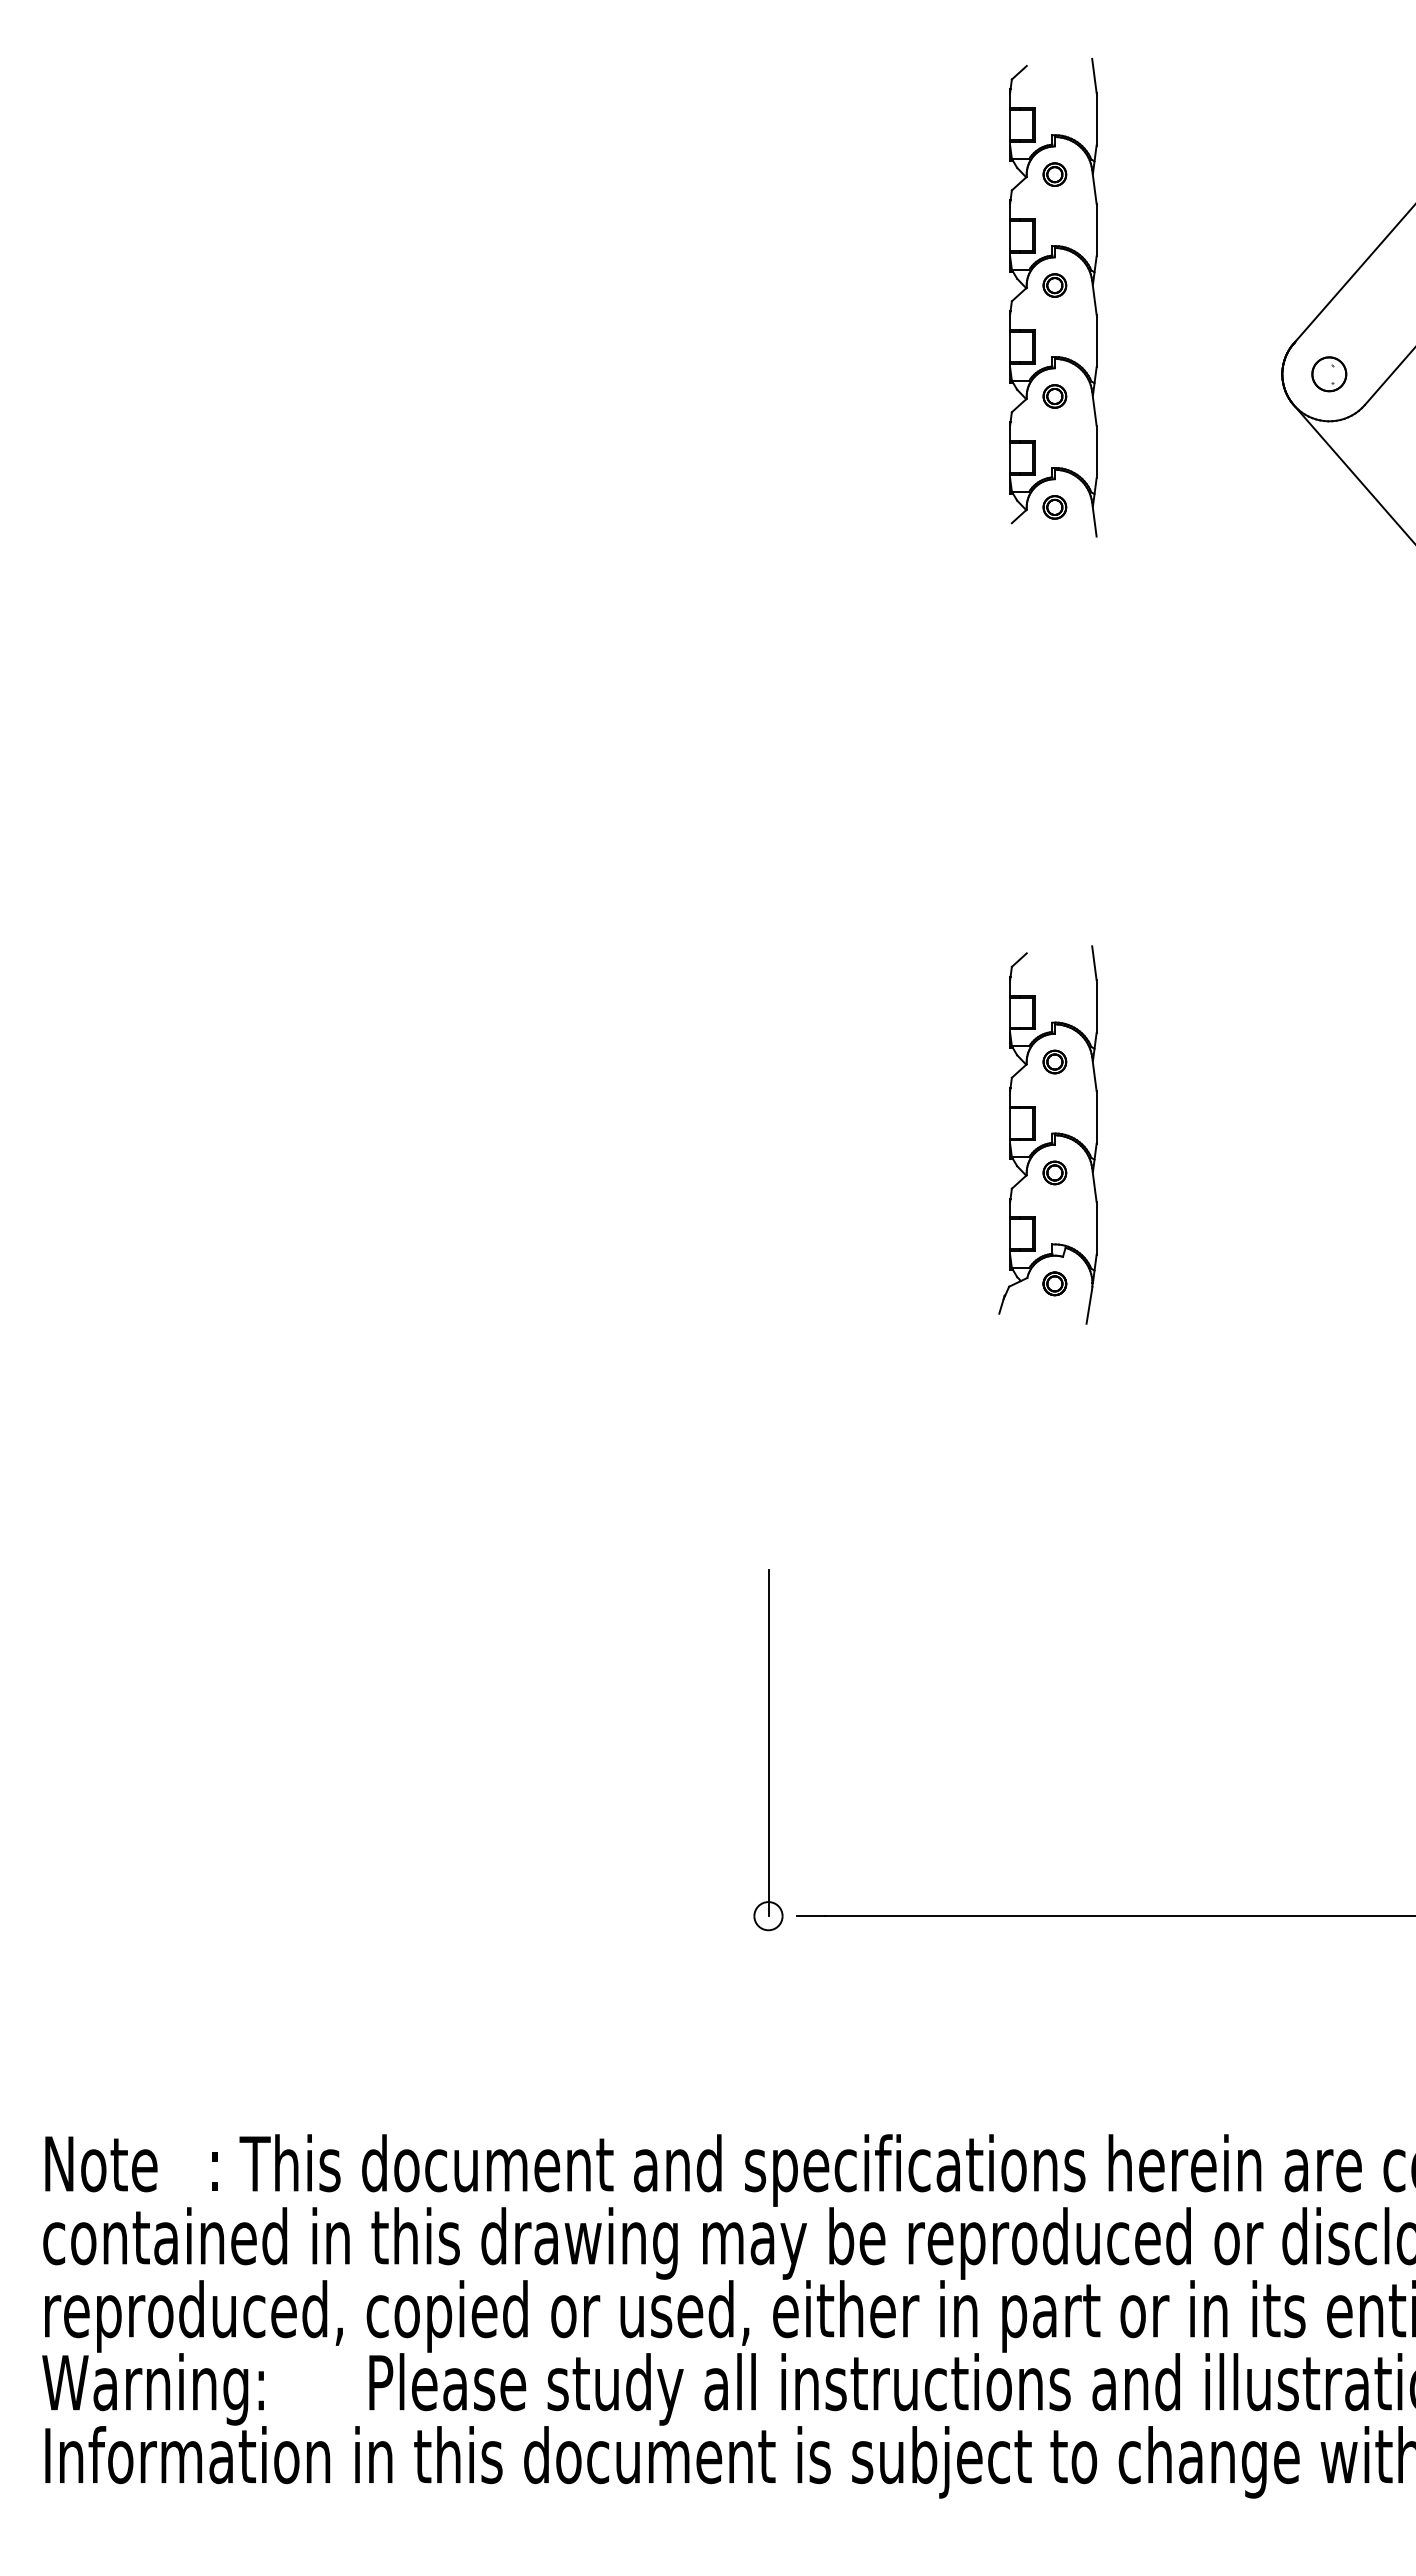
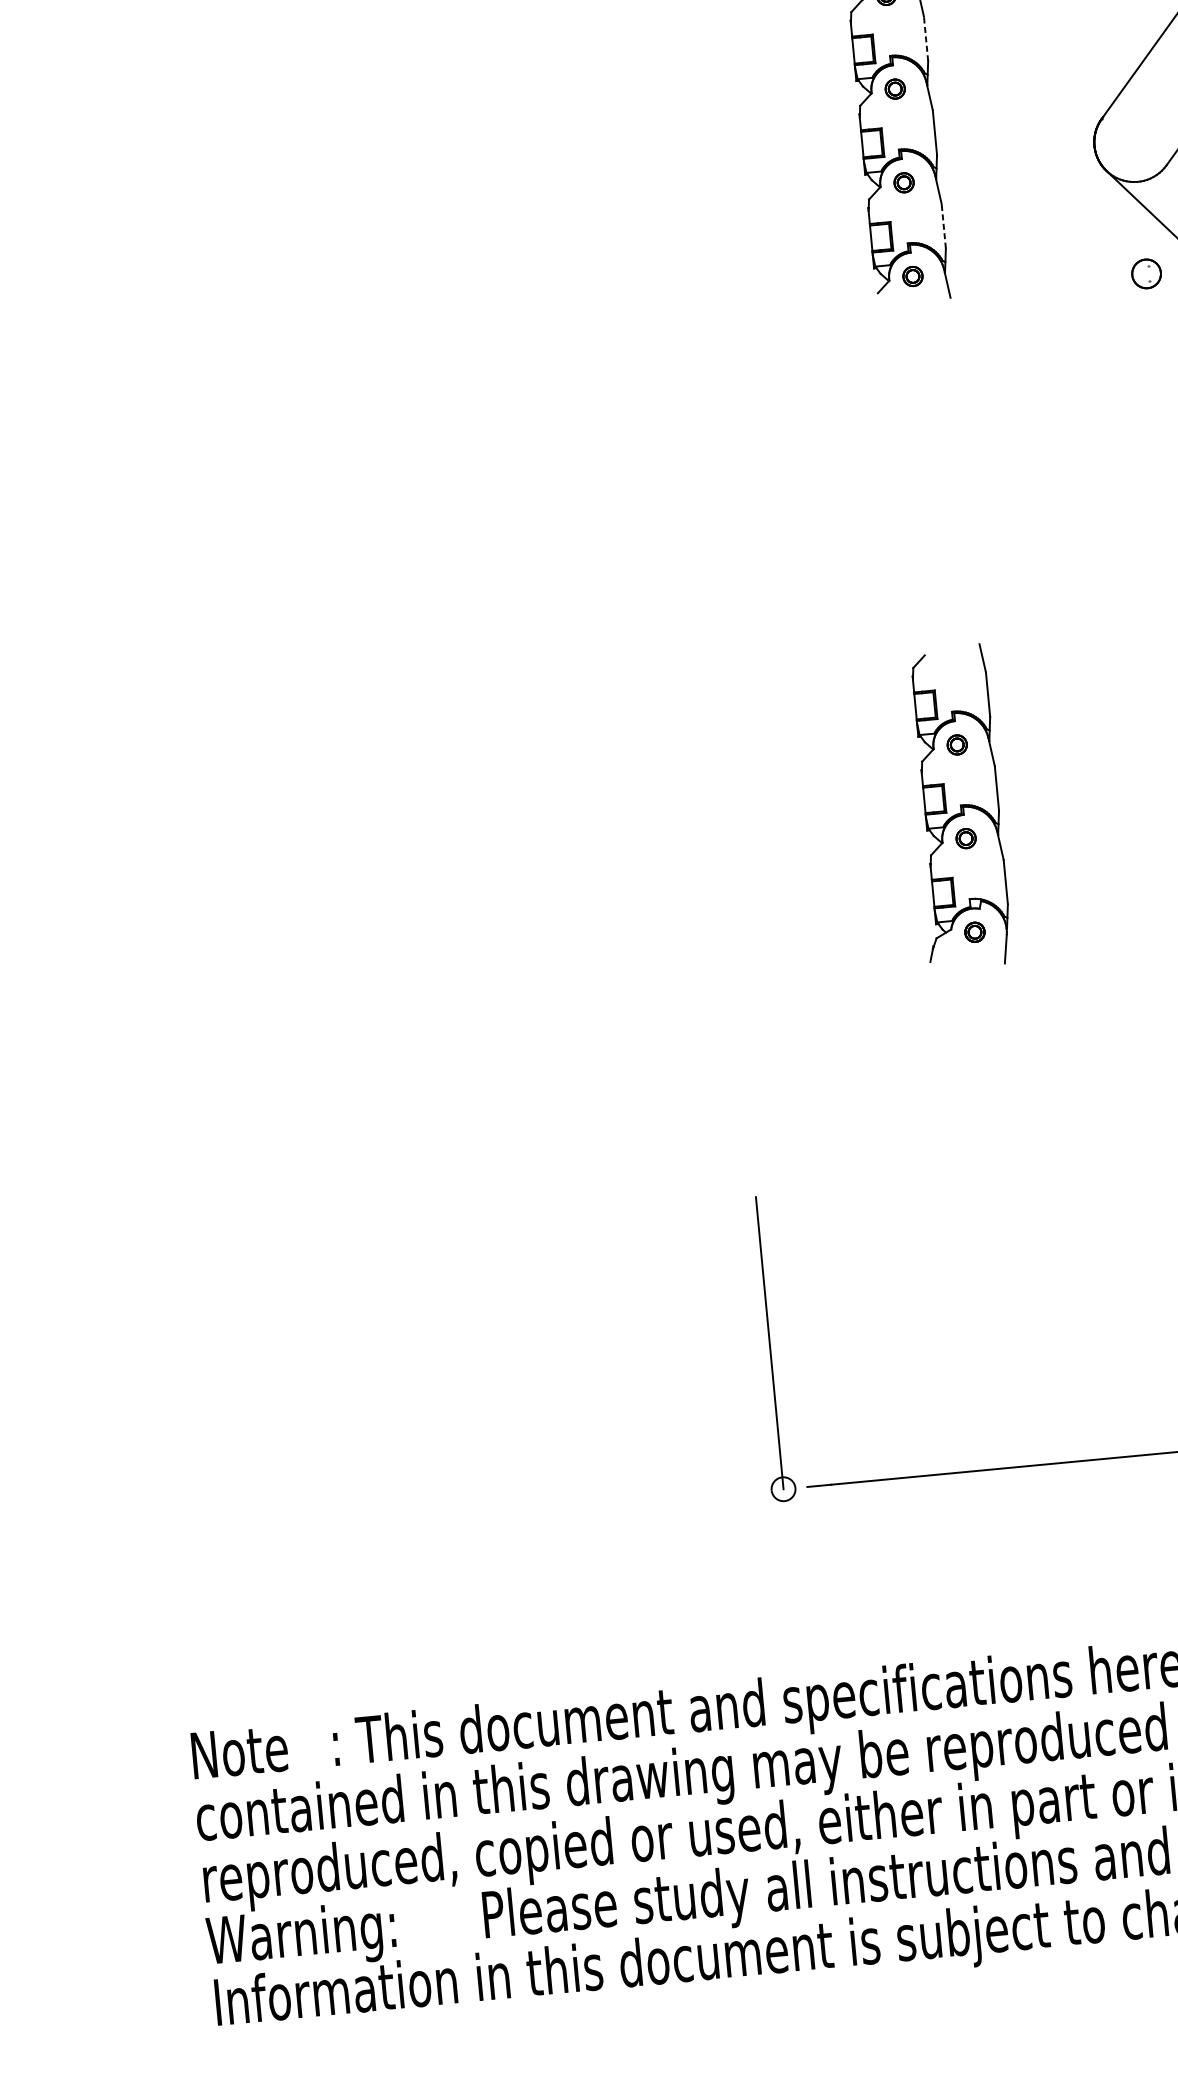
line: (1096, 229) -> (925, 38), solid -> dashed
part: (1329, 374) -> (1146, 274), moved
line: (1096, 451) -> (943, 225), solid -> dashed

